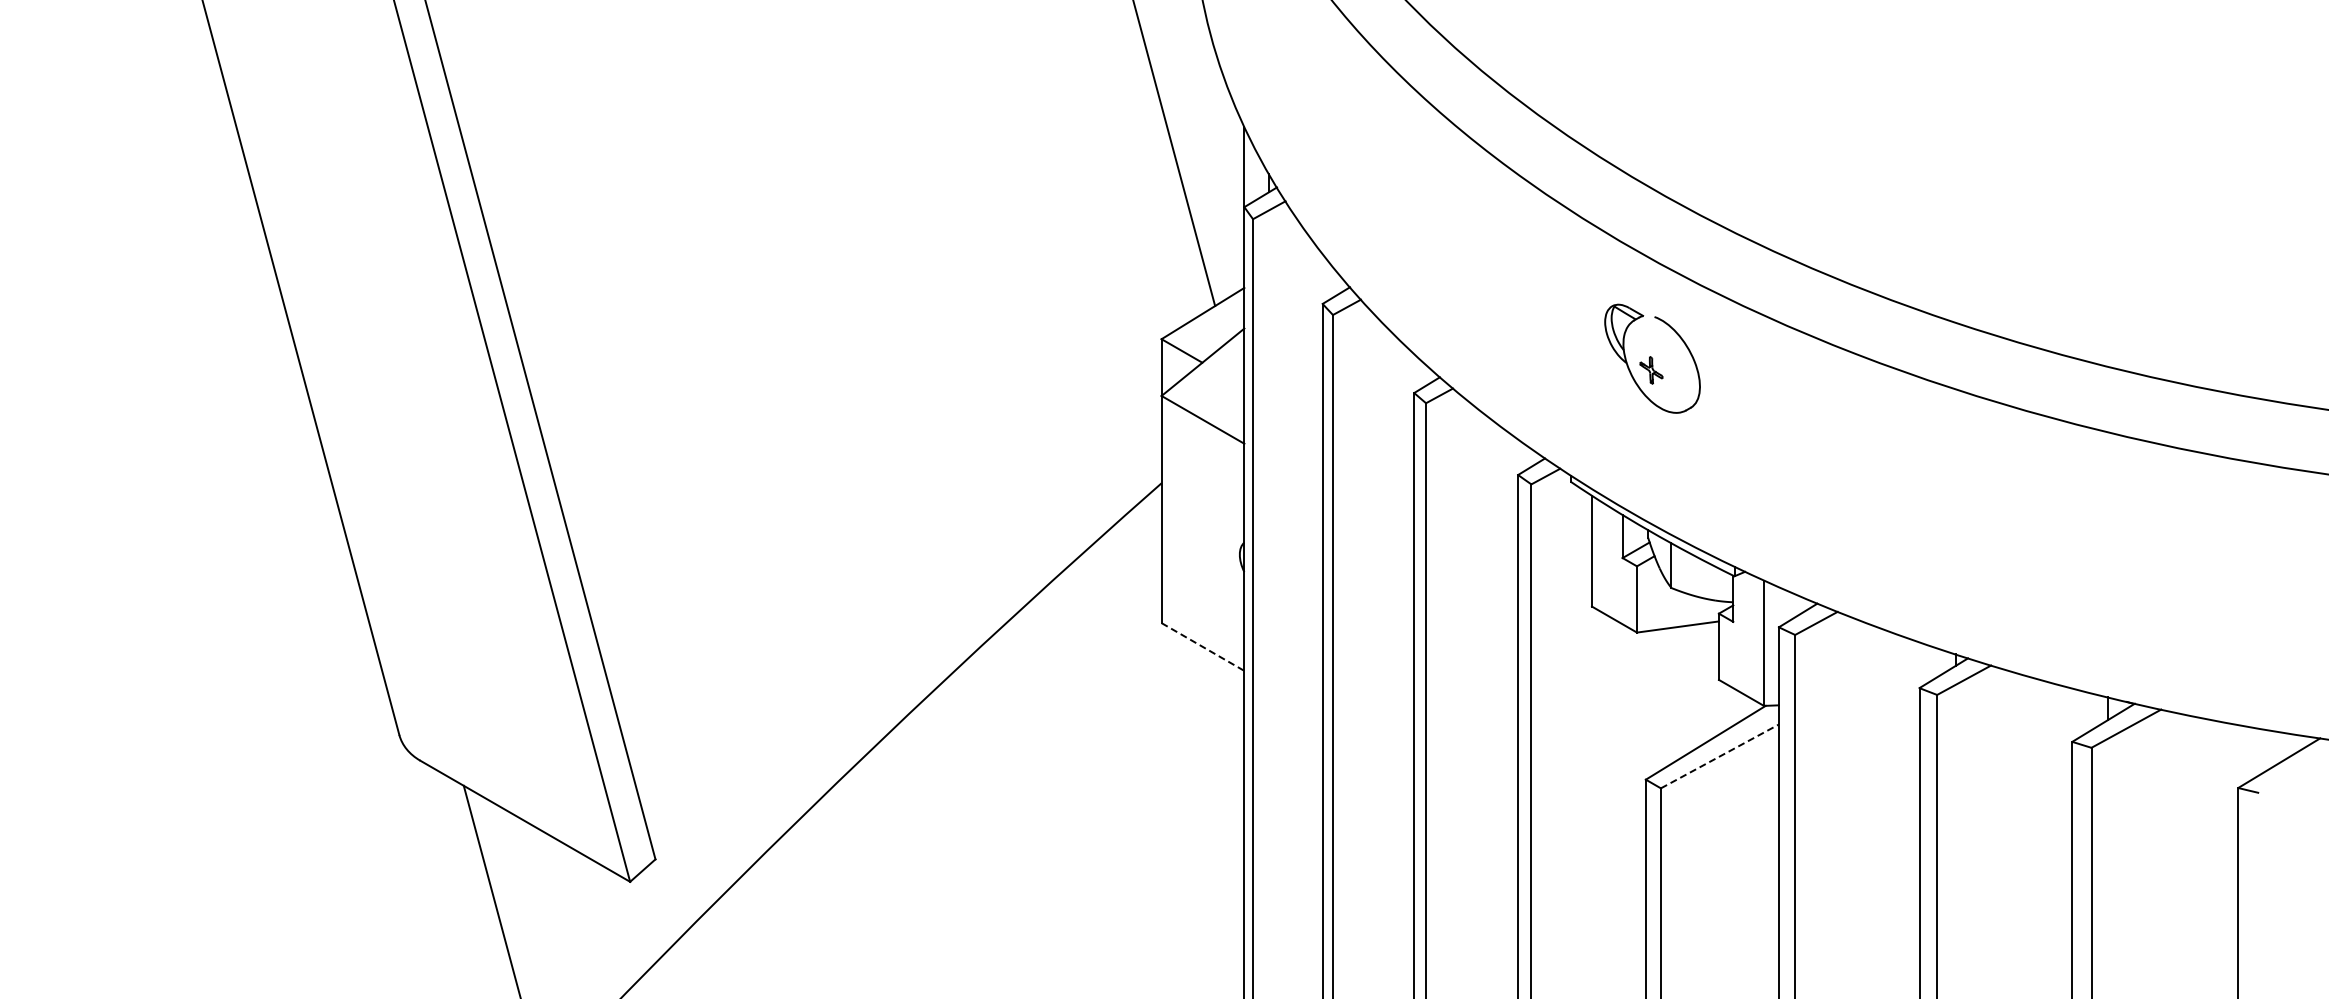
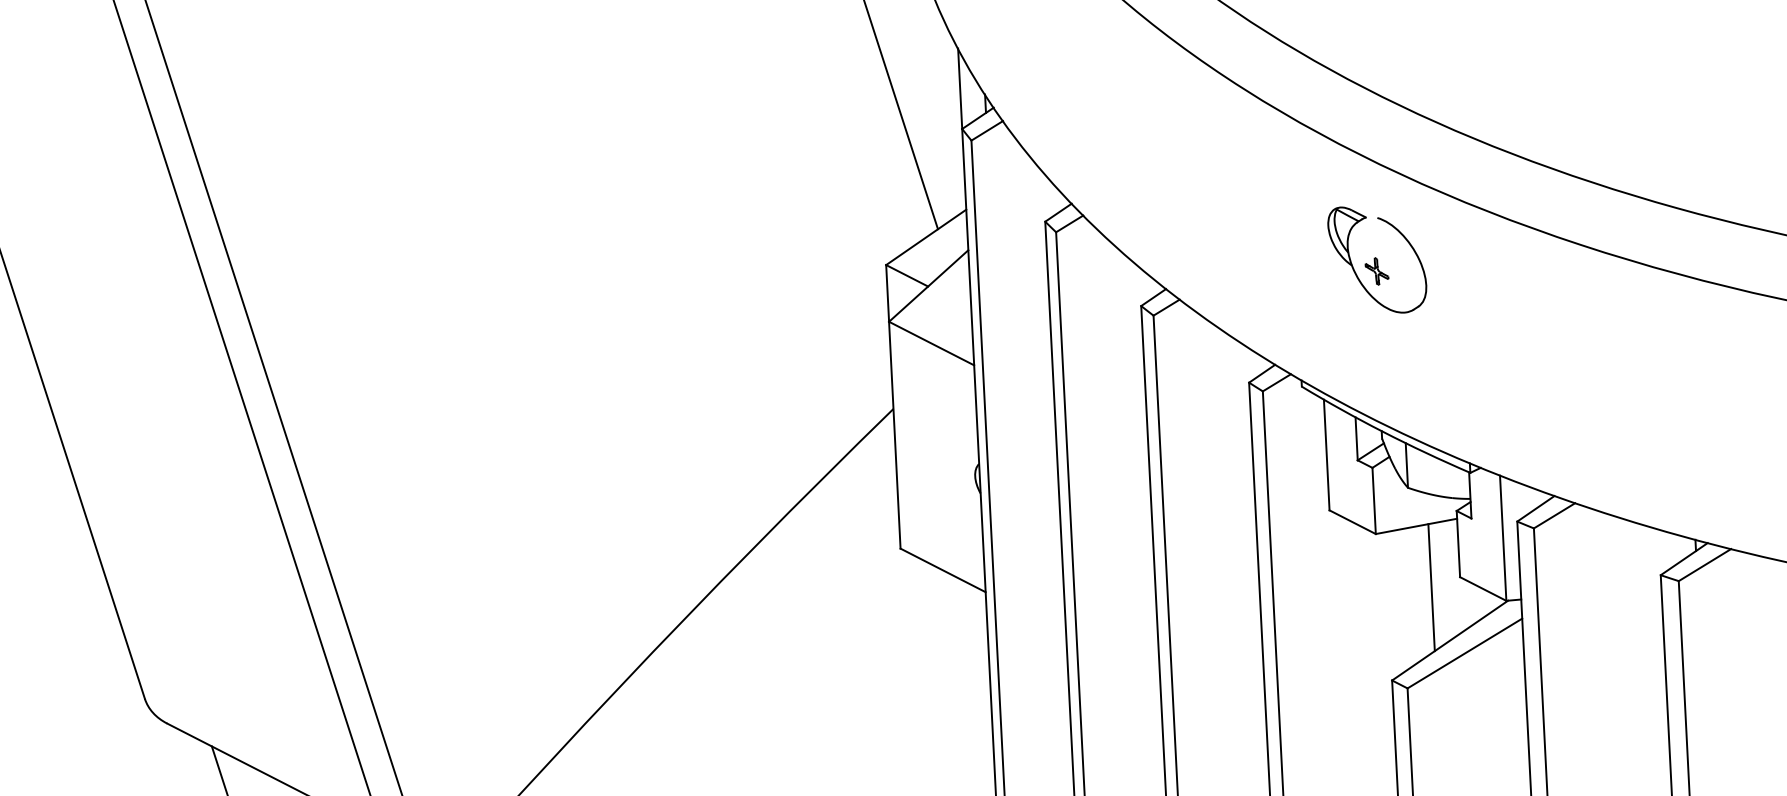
line: (1203, 647) -> (943, 570), dashed -> solid
line: (1689, 688) -> (1431, 587), added
line: (1720, 756) -> (1465, 653), dashed -> solid

